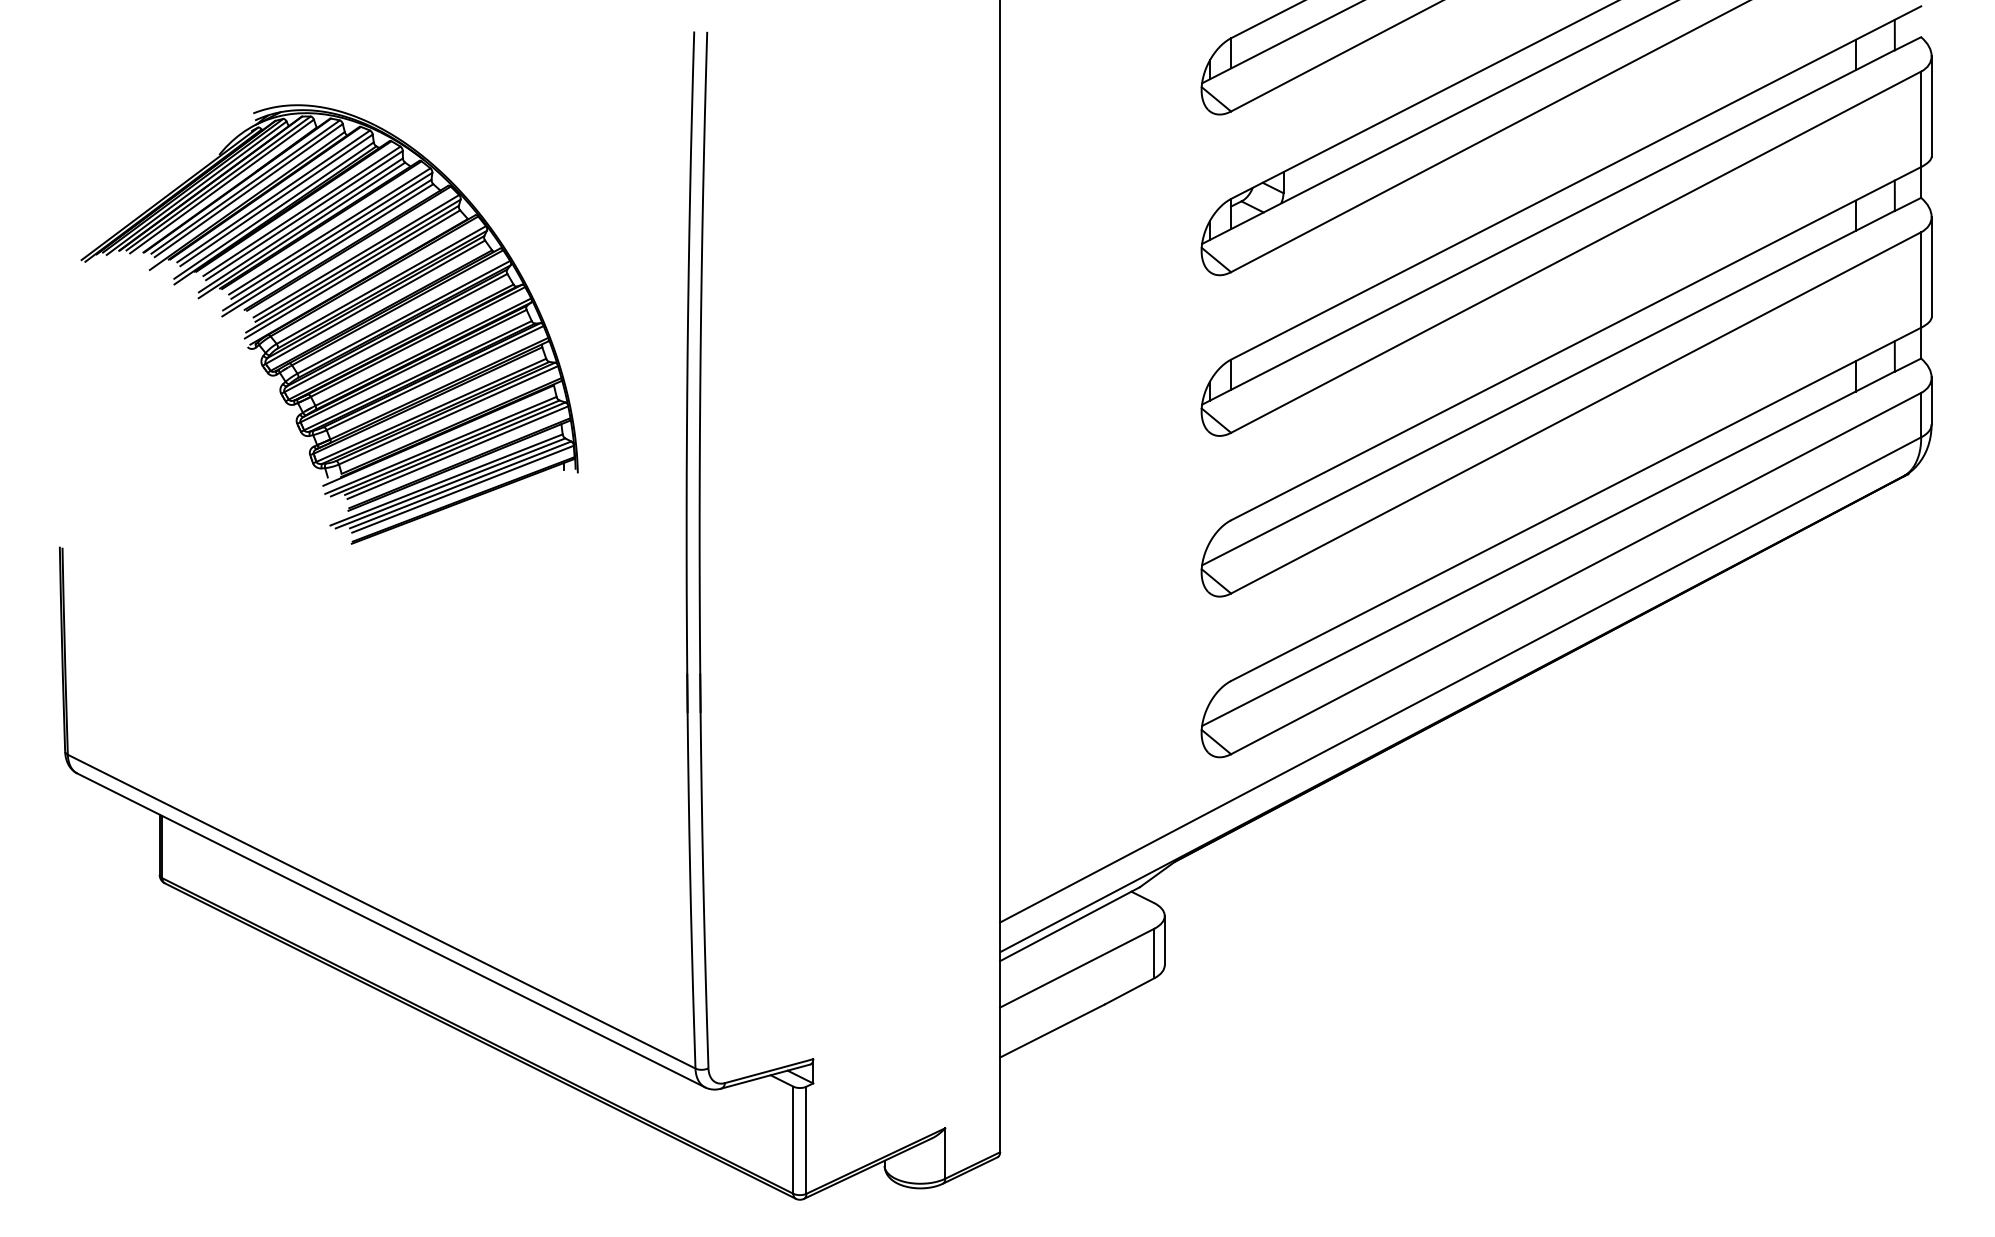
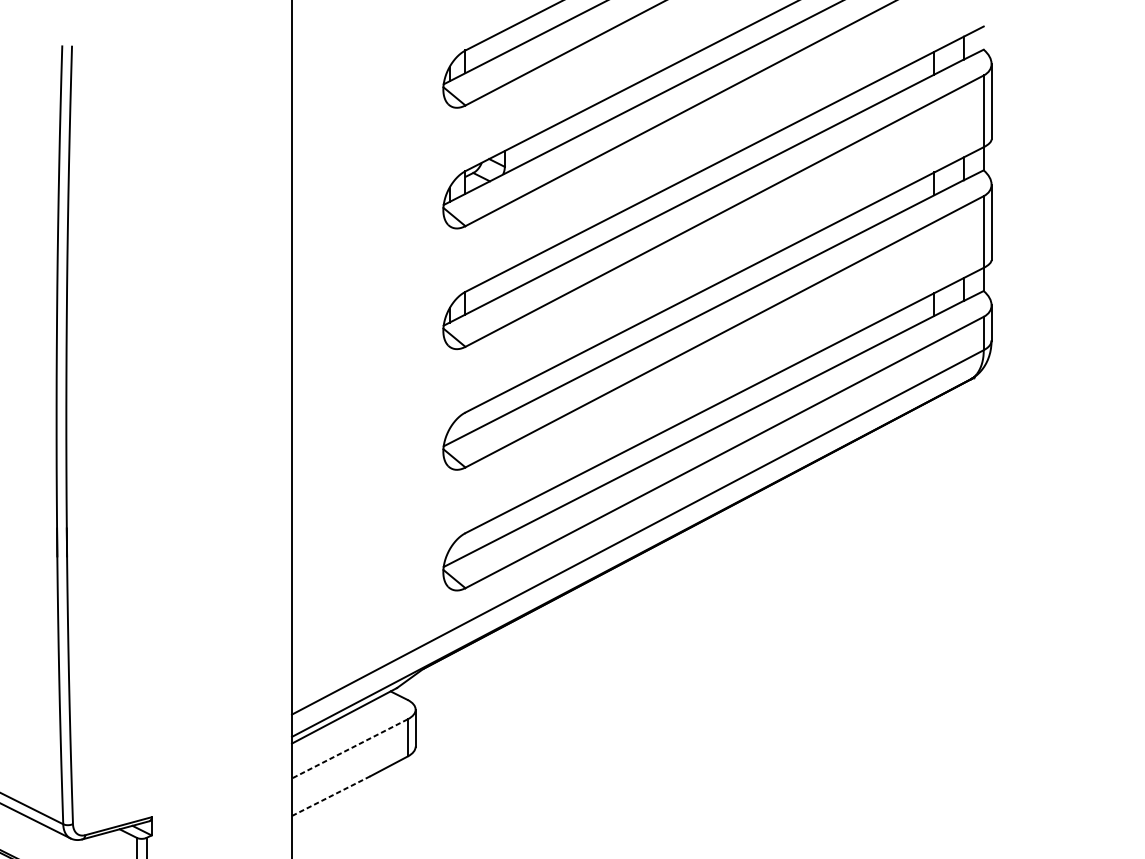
line: (1077, 968) -> (350, 749), solid -> dashed
line: (1052, 1030) -> (331, 795), solid -> dashed

